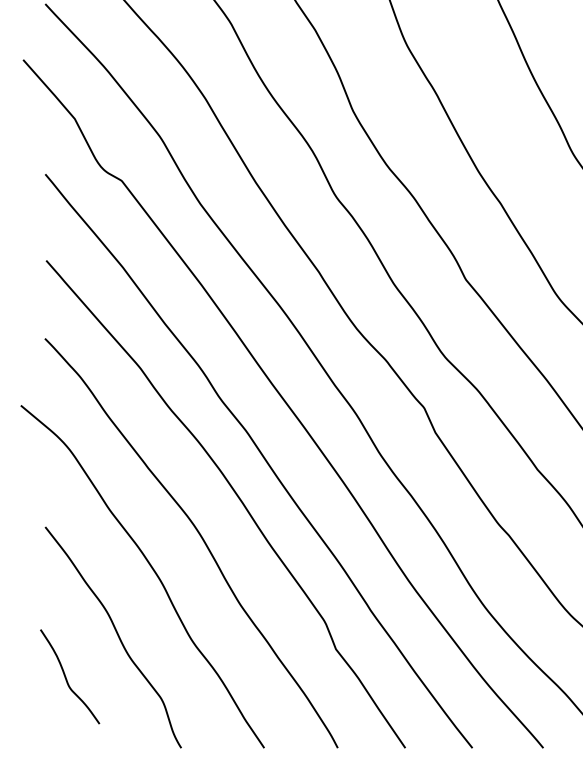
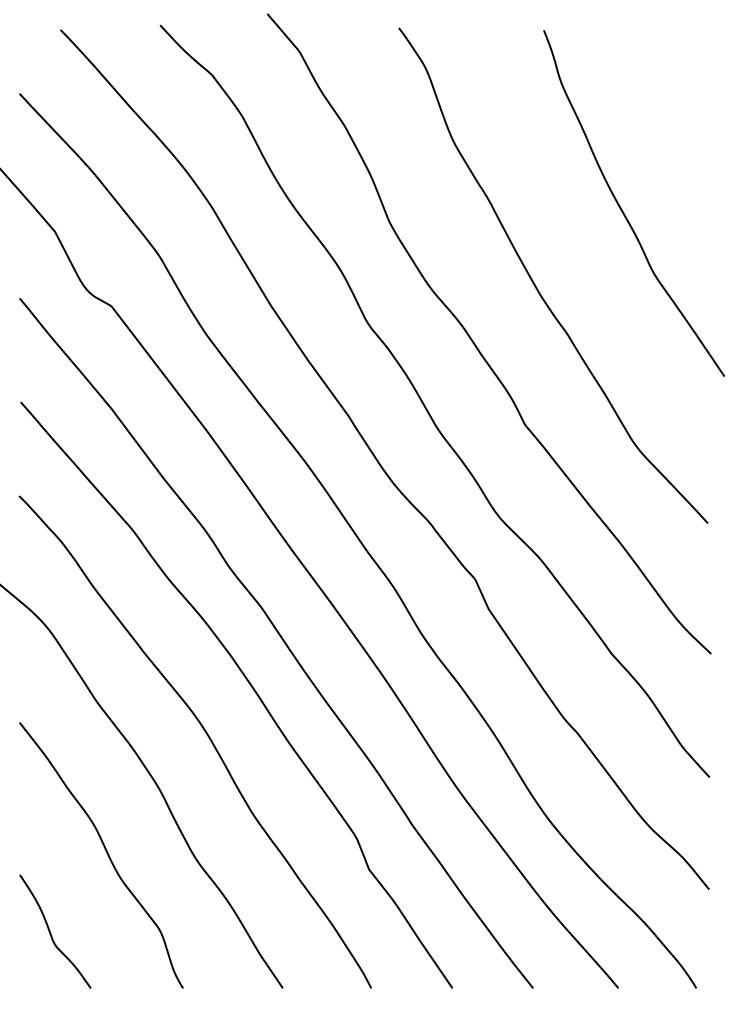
curve: (66, 678) -> (51, 933), moved

